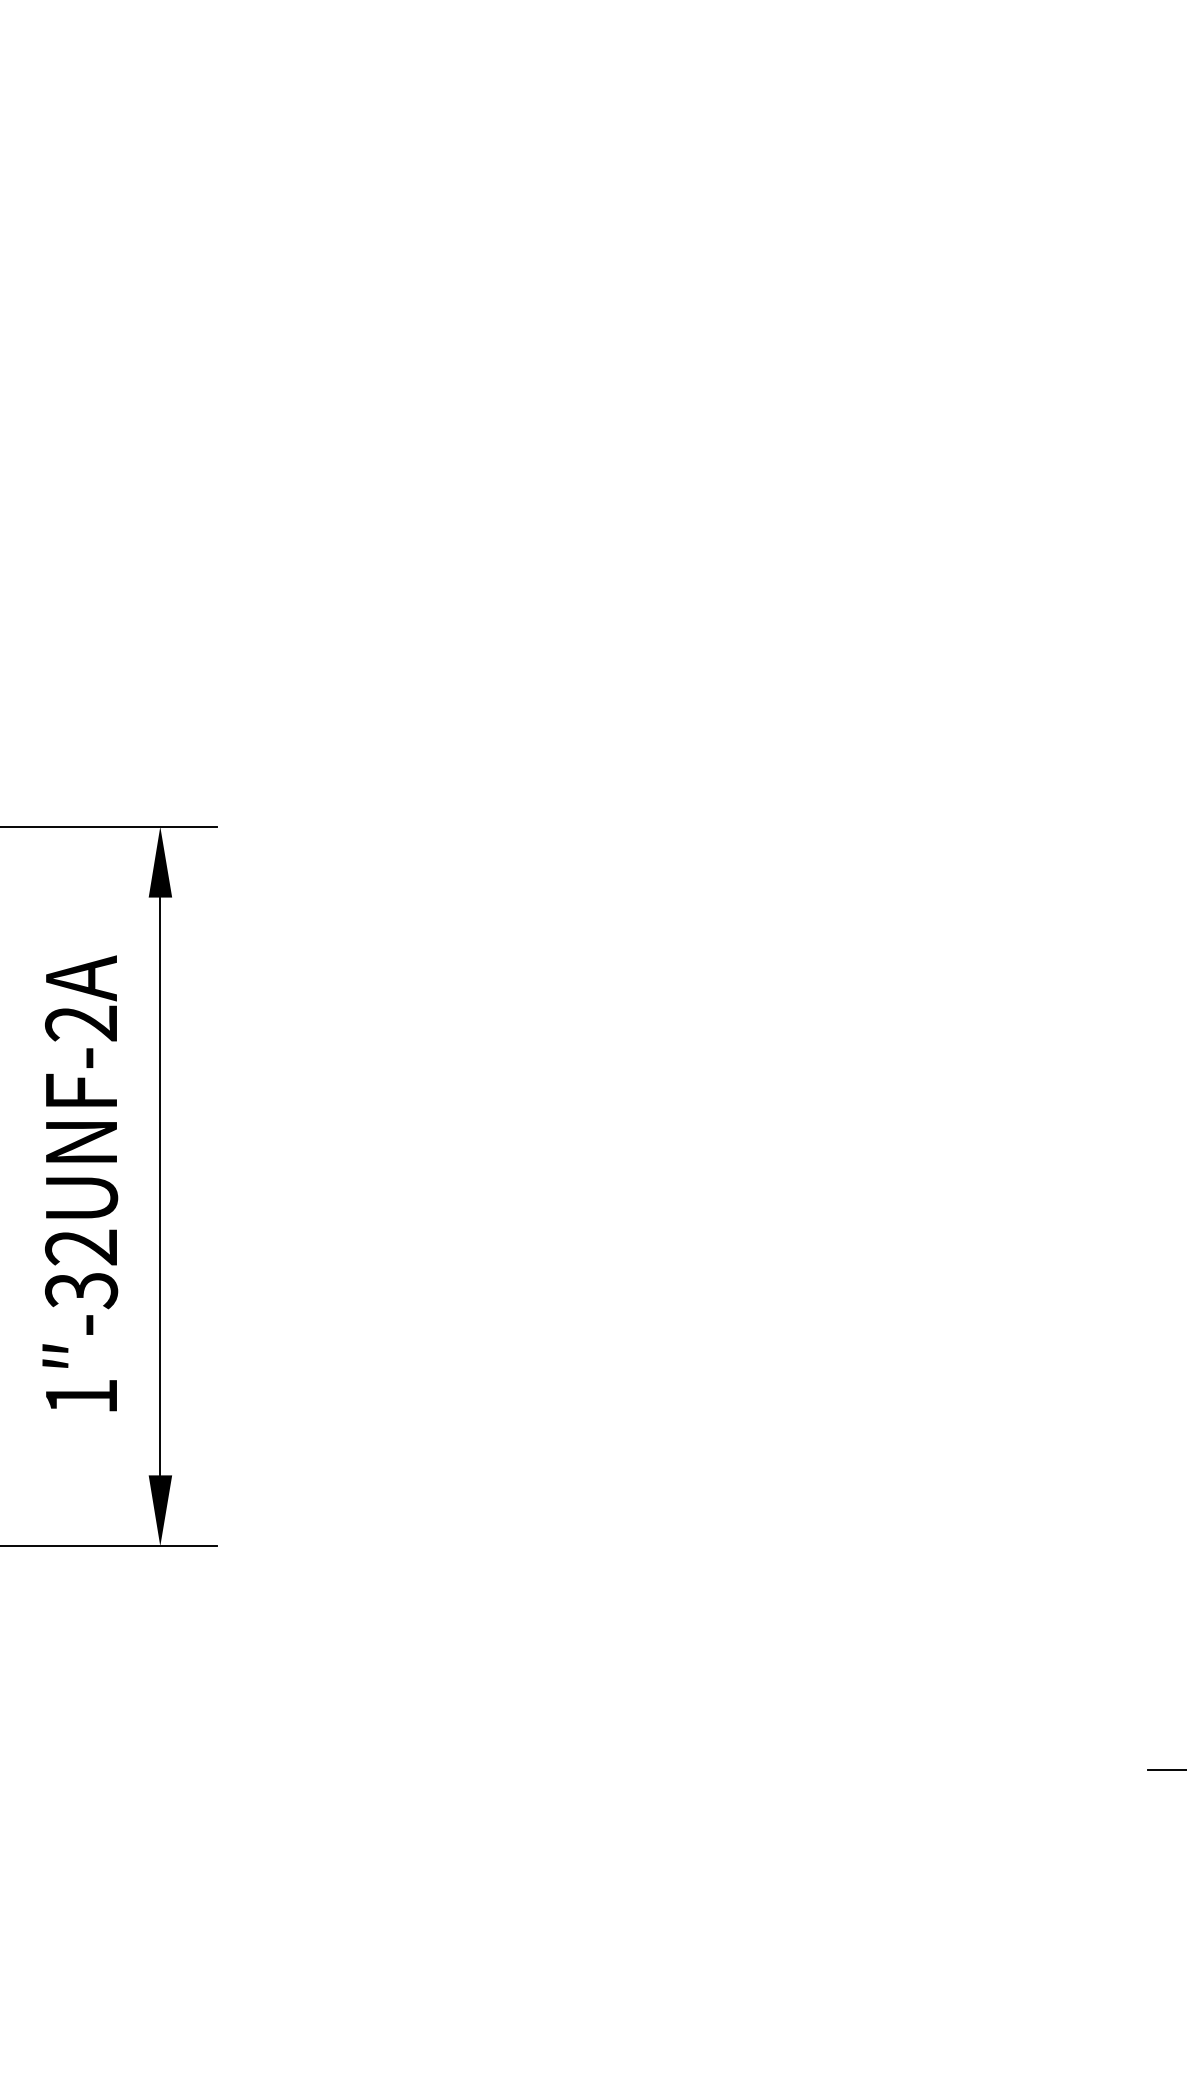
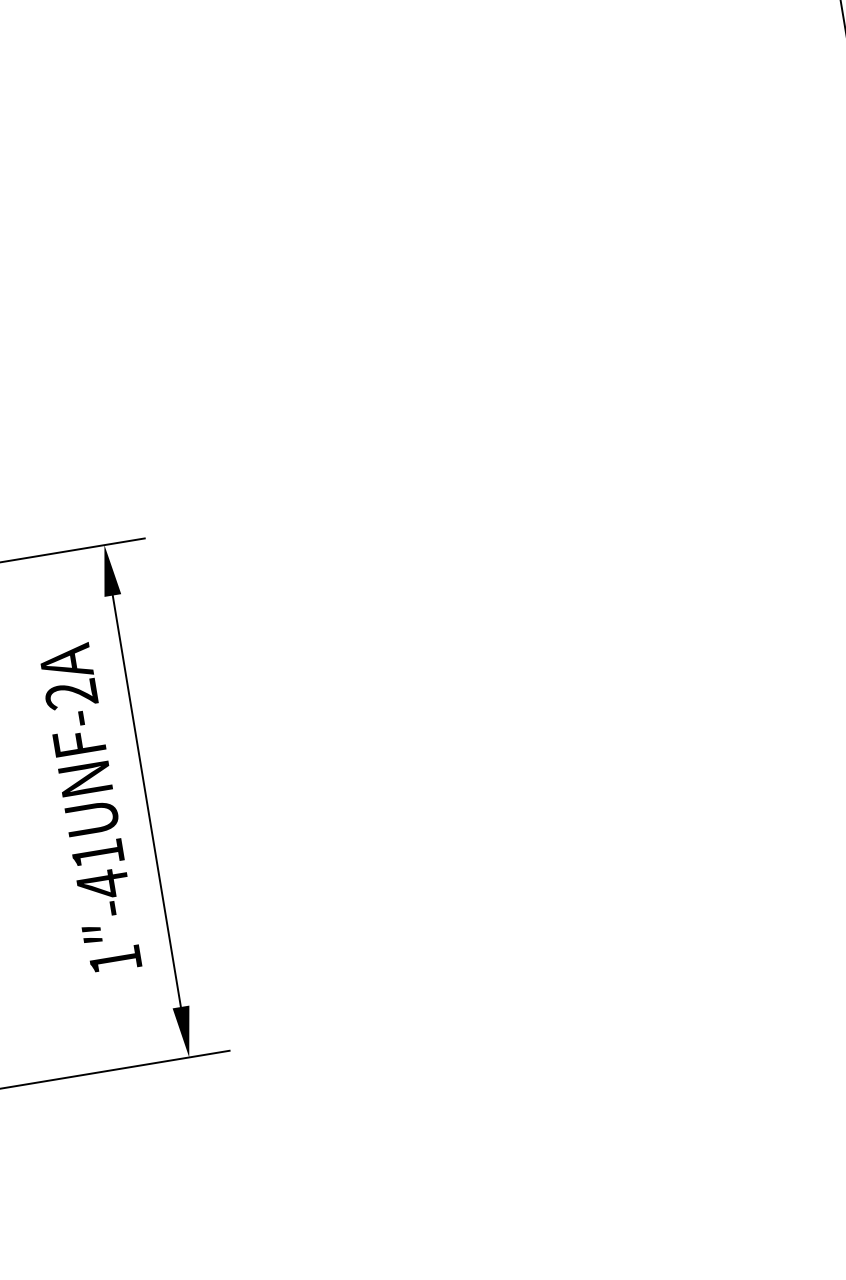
text: (81, 1269) -> (100, 869), -32UNF-2A -> -41UNF-2A

